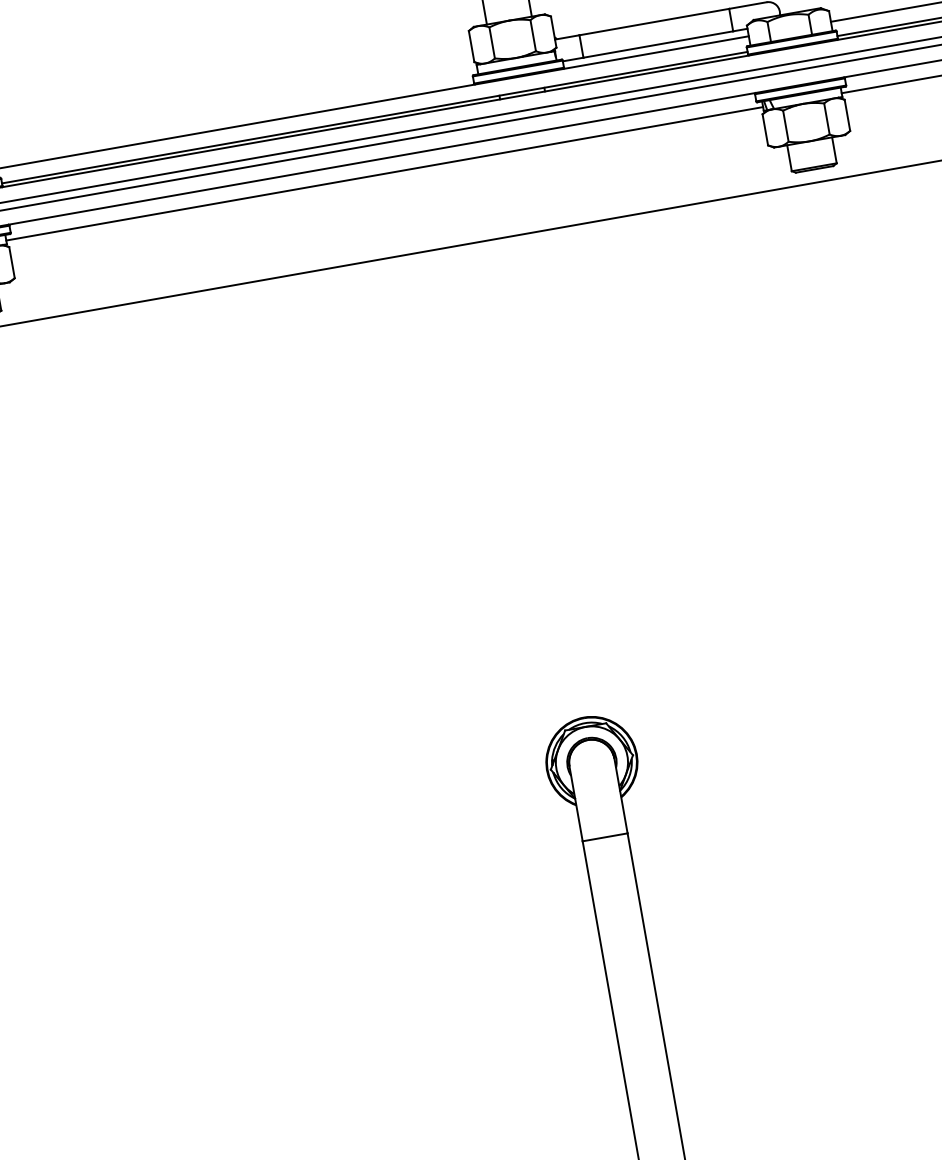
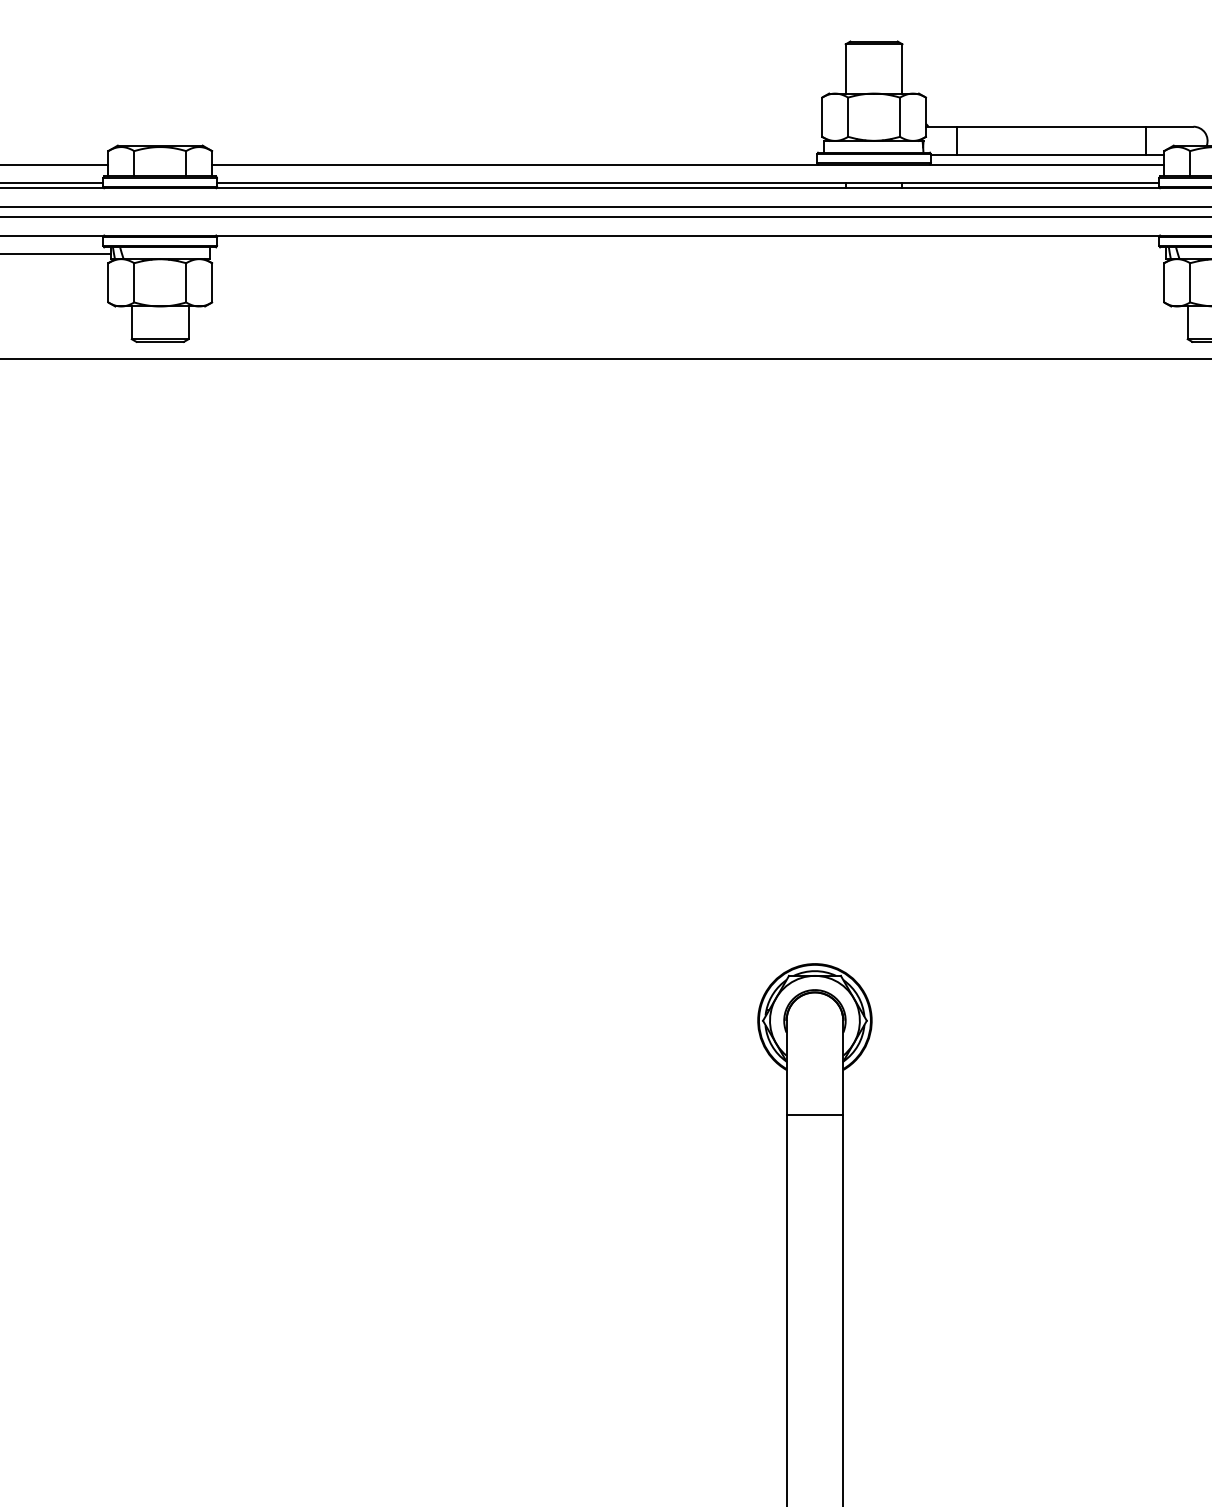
line: (384, 173) -> (687, 254), removed

